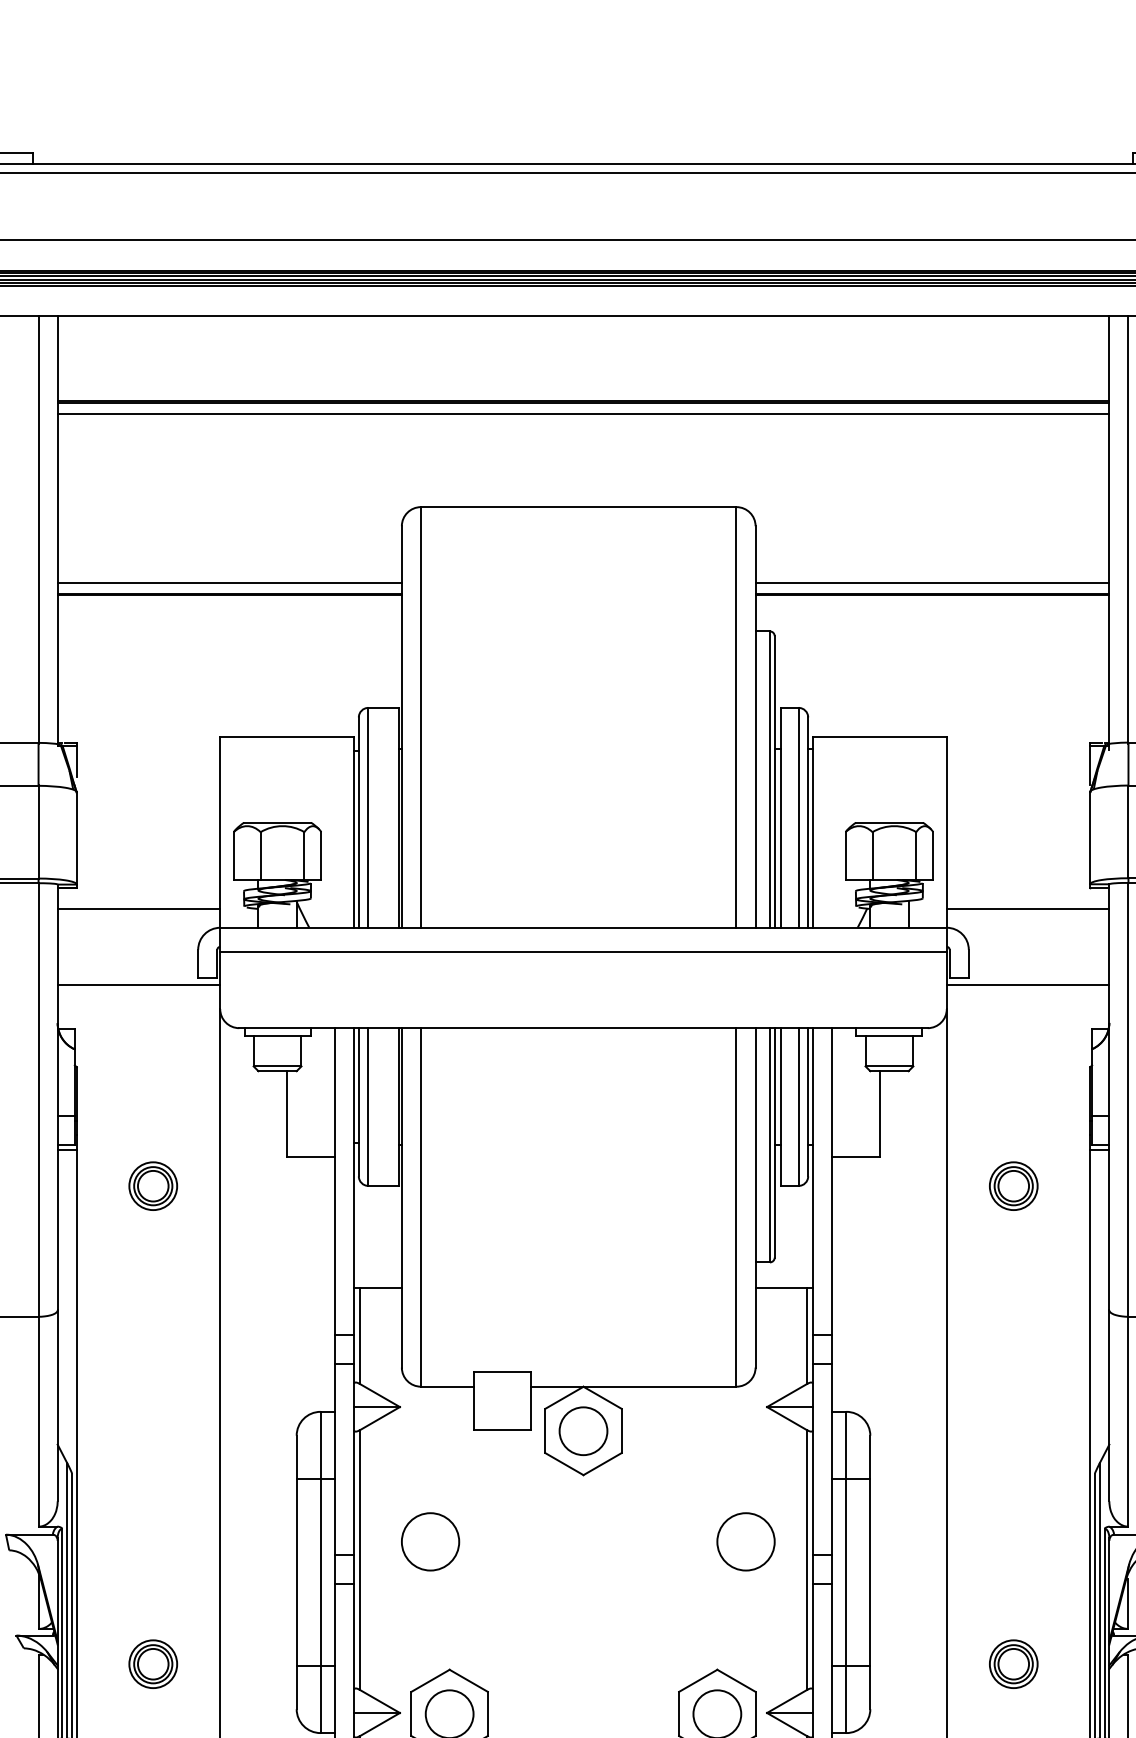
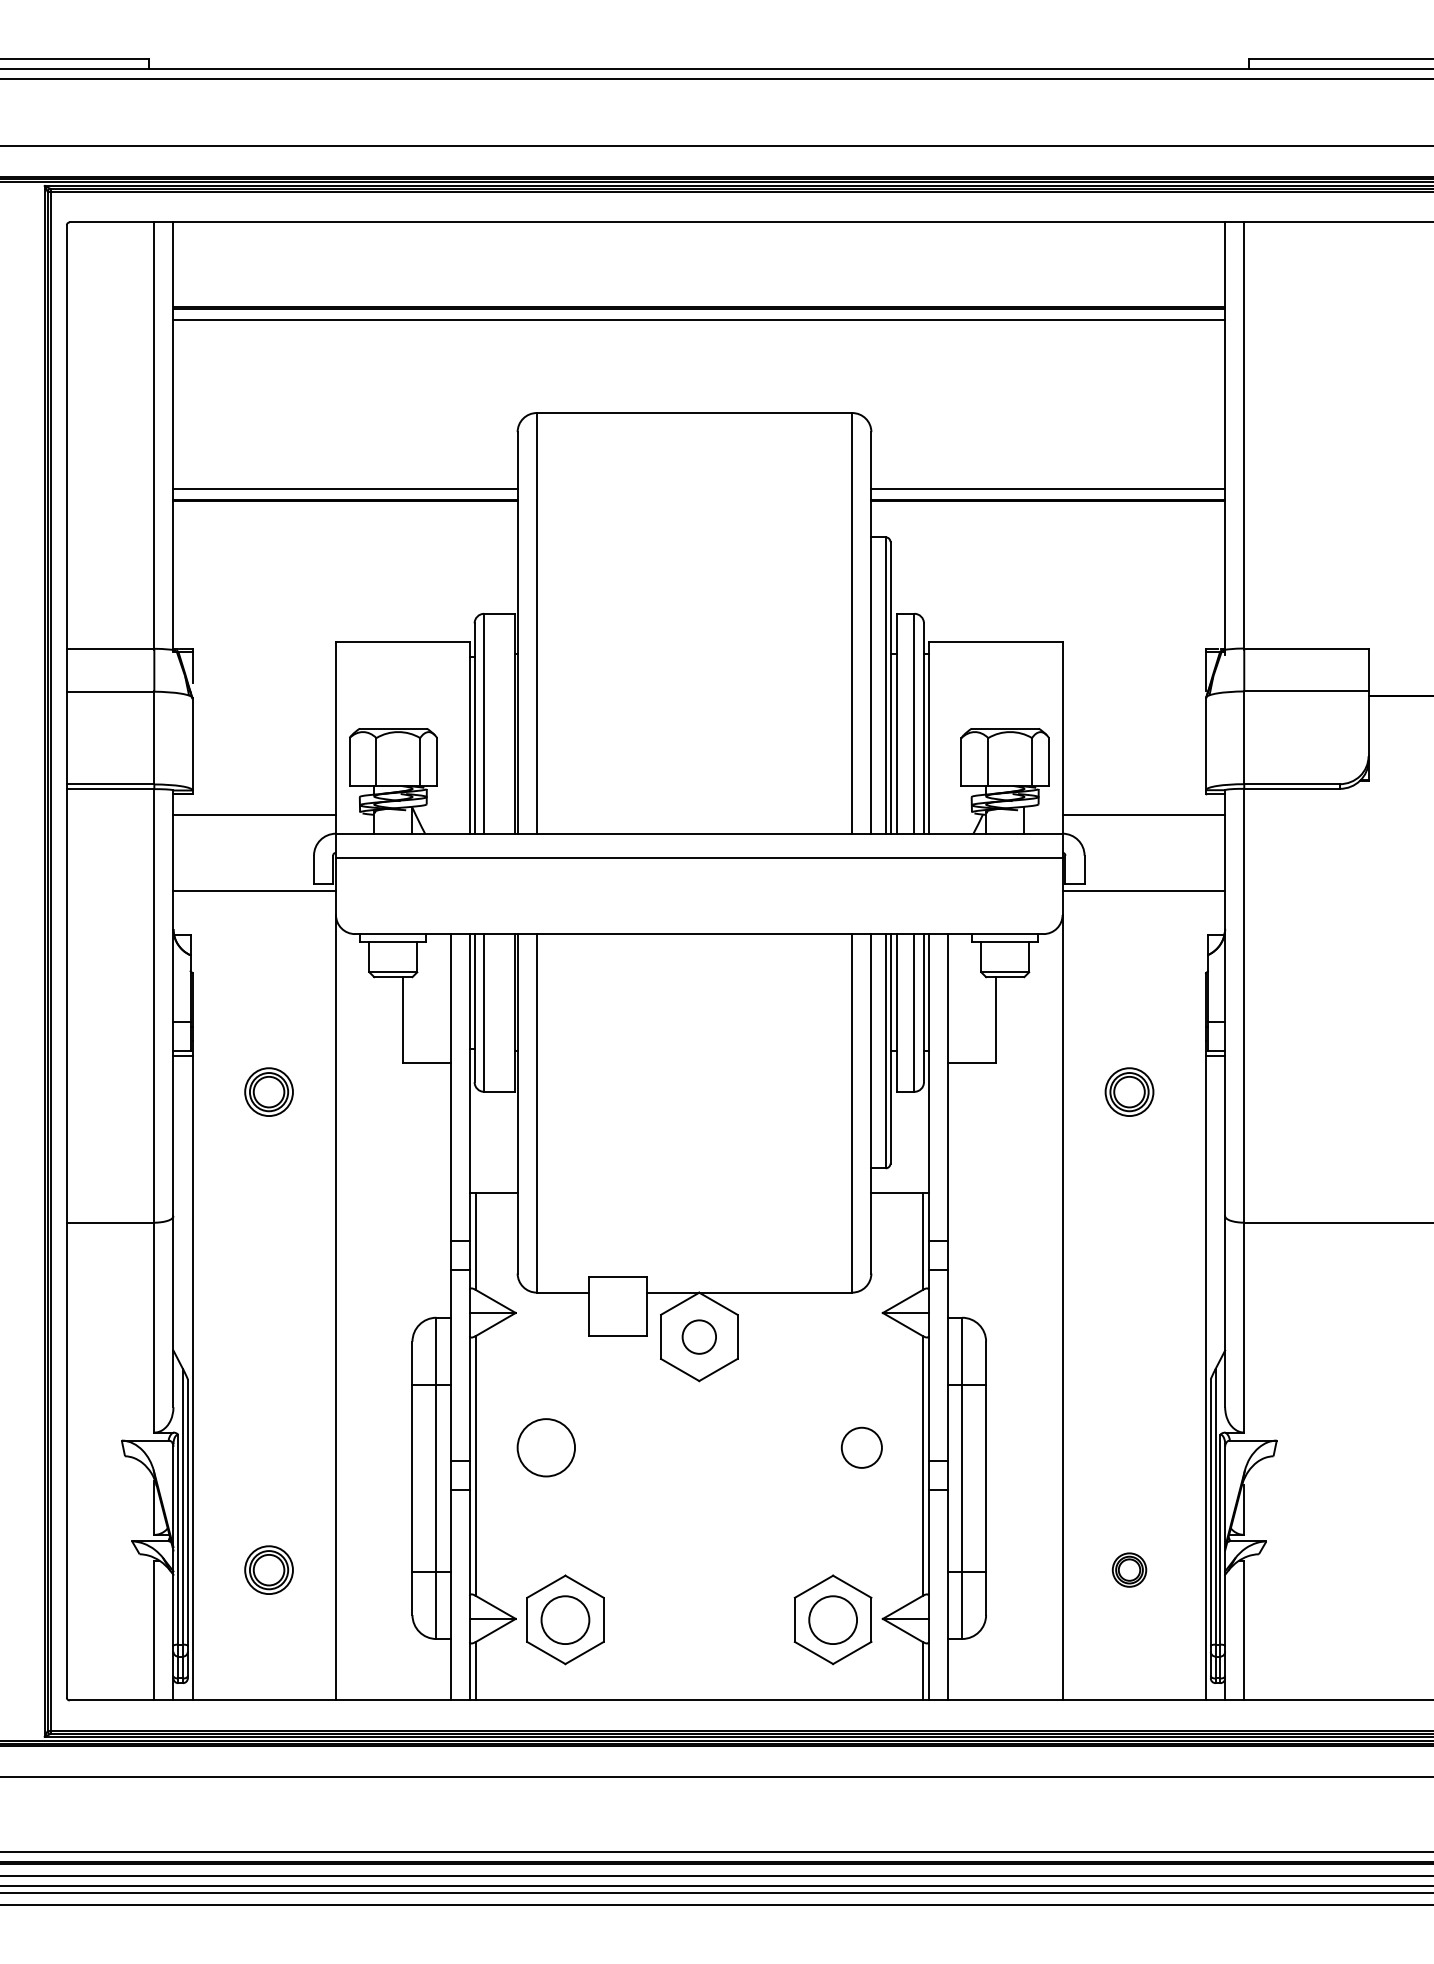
circle: (583, 1430) -> (699, 1336), size x0.7
circle: (745, 1541) -> (861, 1447), size x0.7
part: (1013, 1663) -> (1129, 1569), size x0.7

